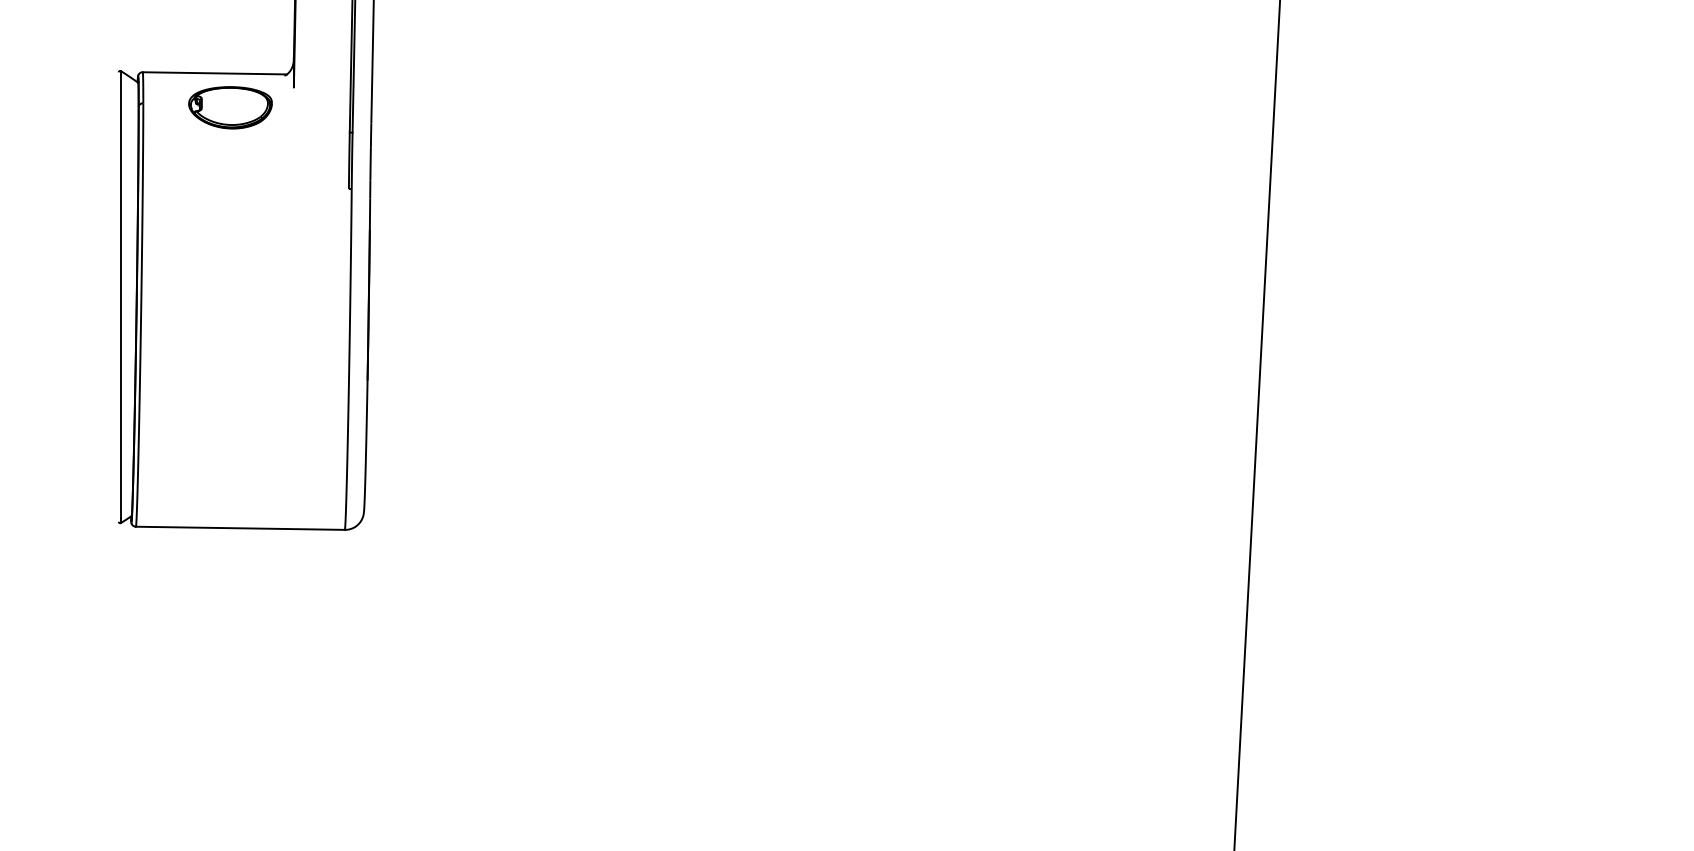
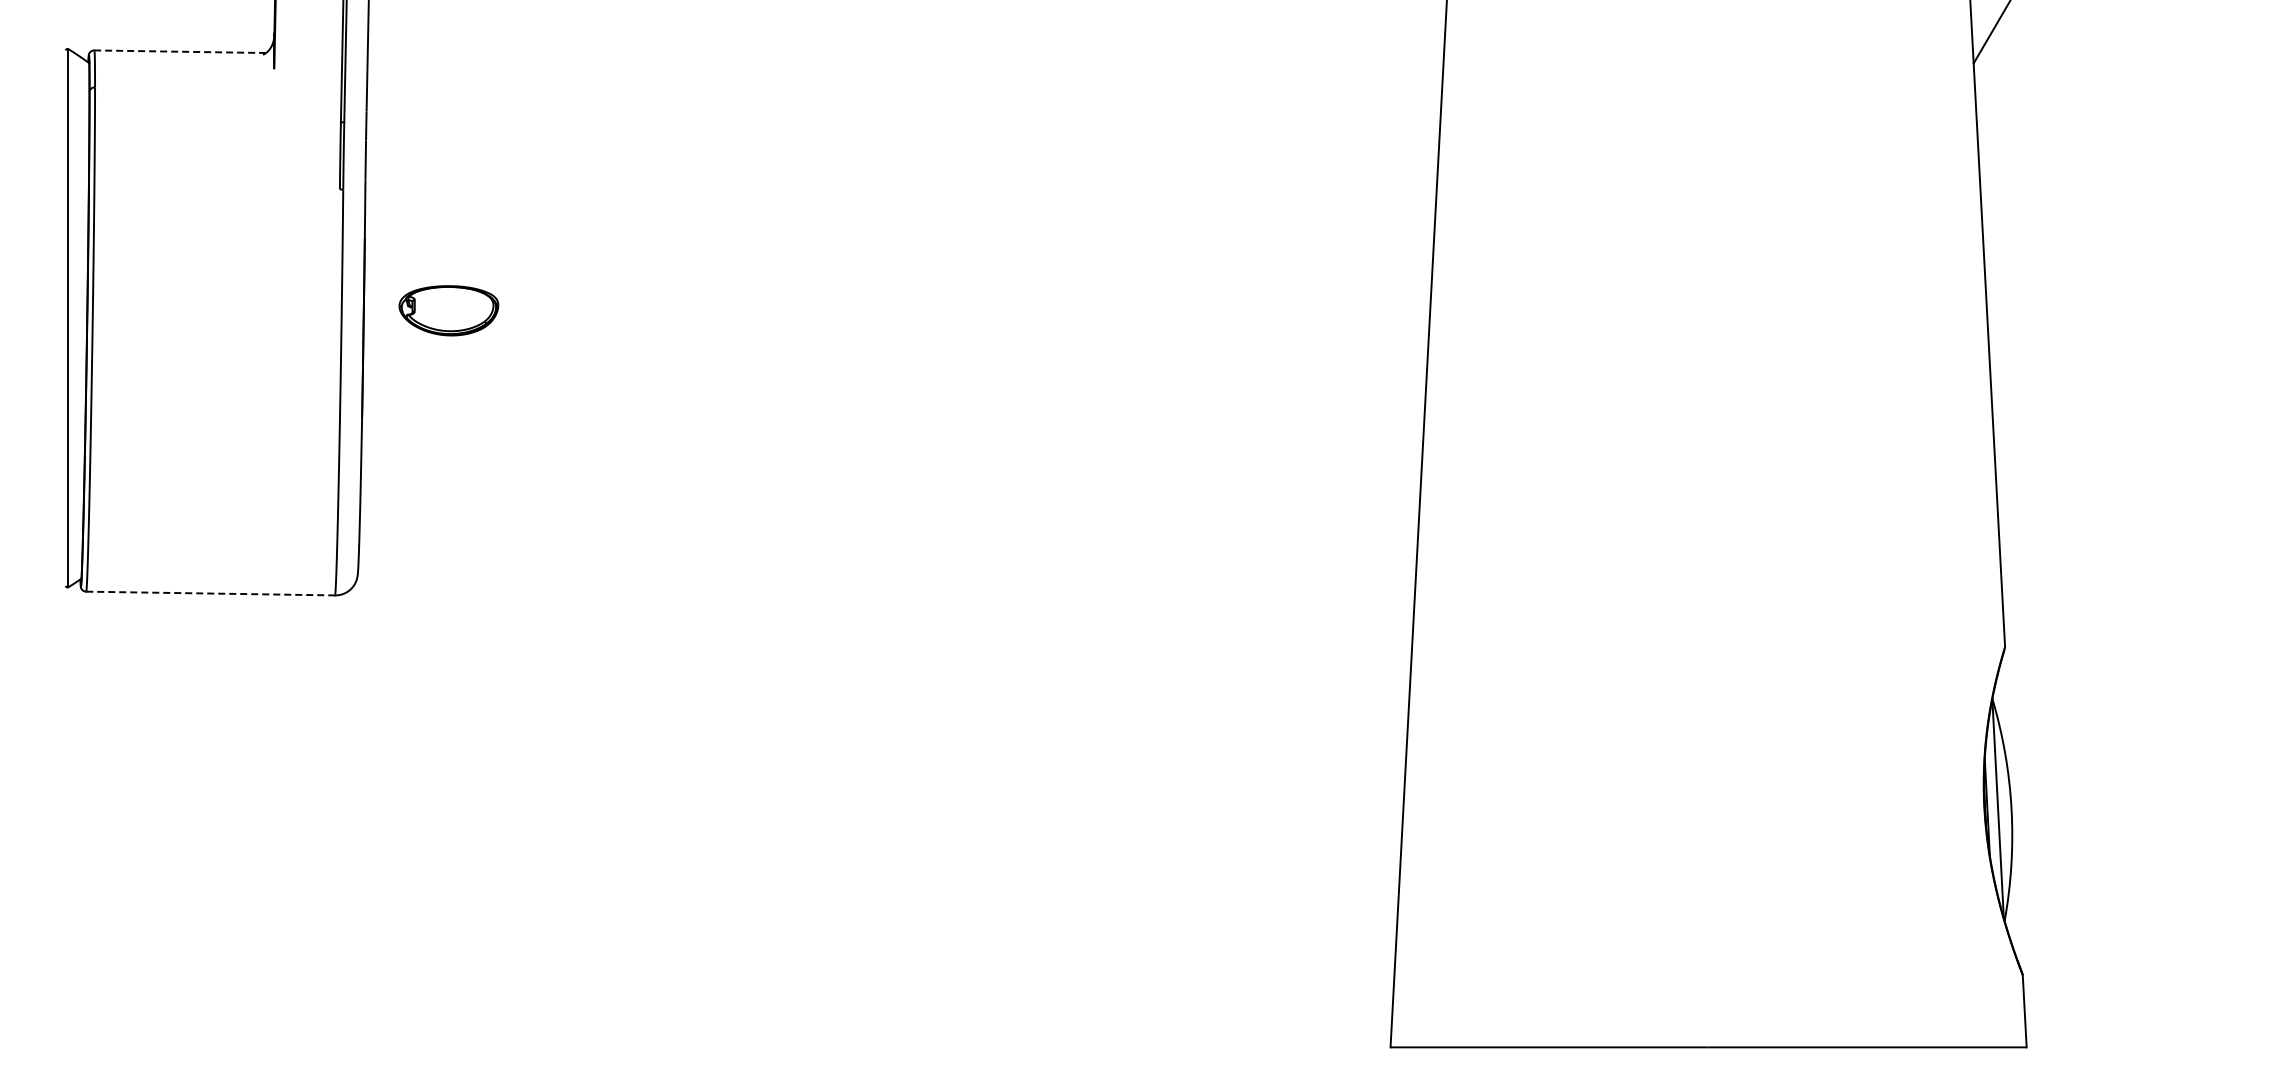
line: (215, 73) -> (180, 51), solid -> dashed
part: (230, 107) -> (448, 310), moved
line: (241, 528) -> (211, 593), solid -> dashed

